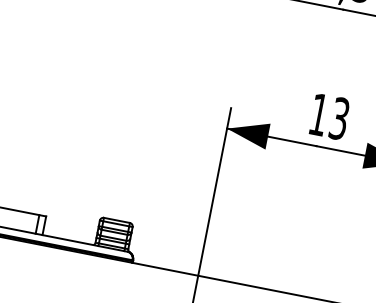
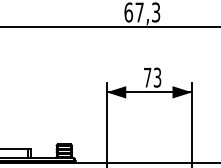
text: (318, 114) -> (147, 77), 13 -> 73

